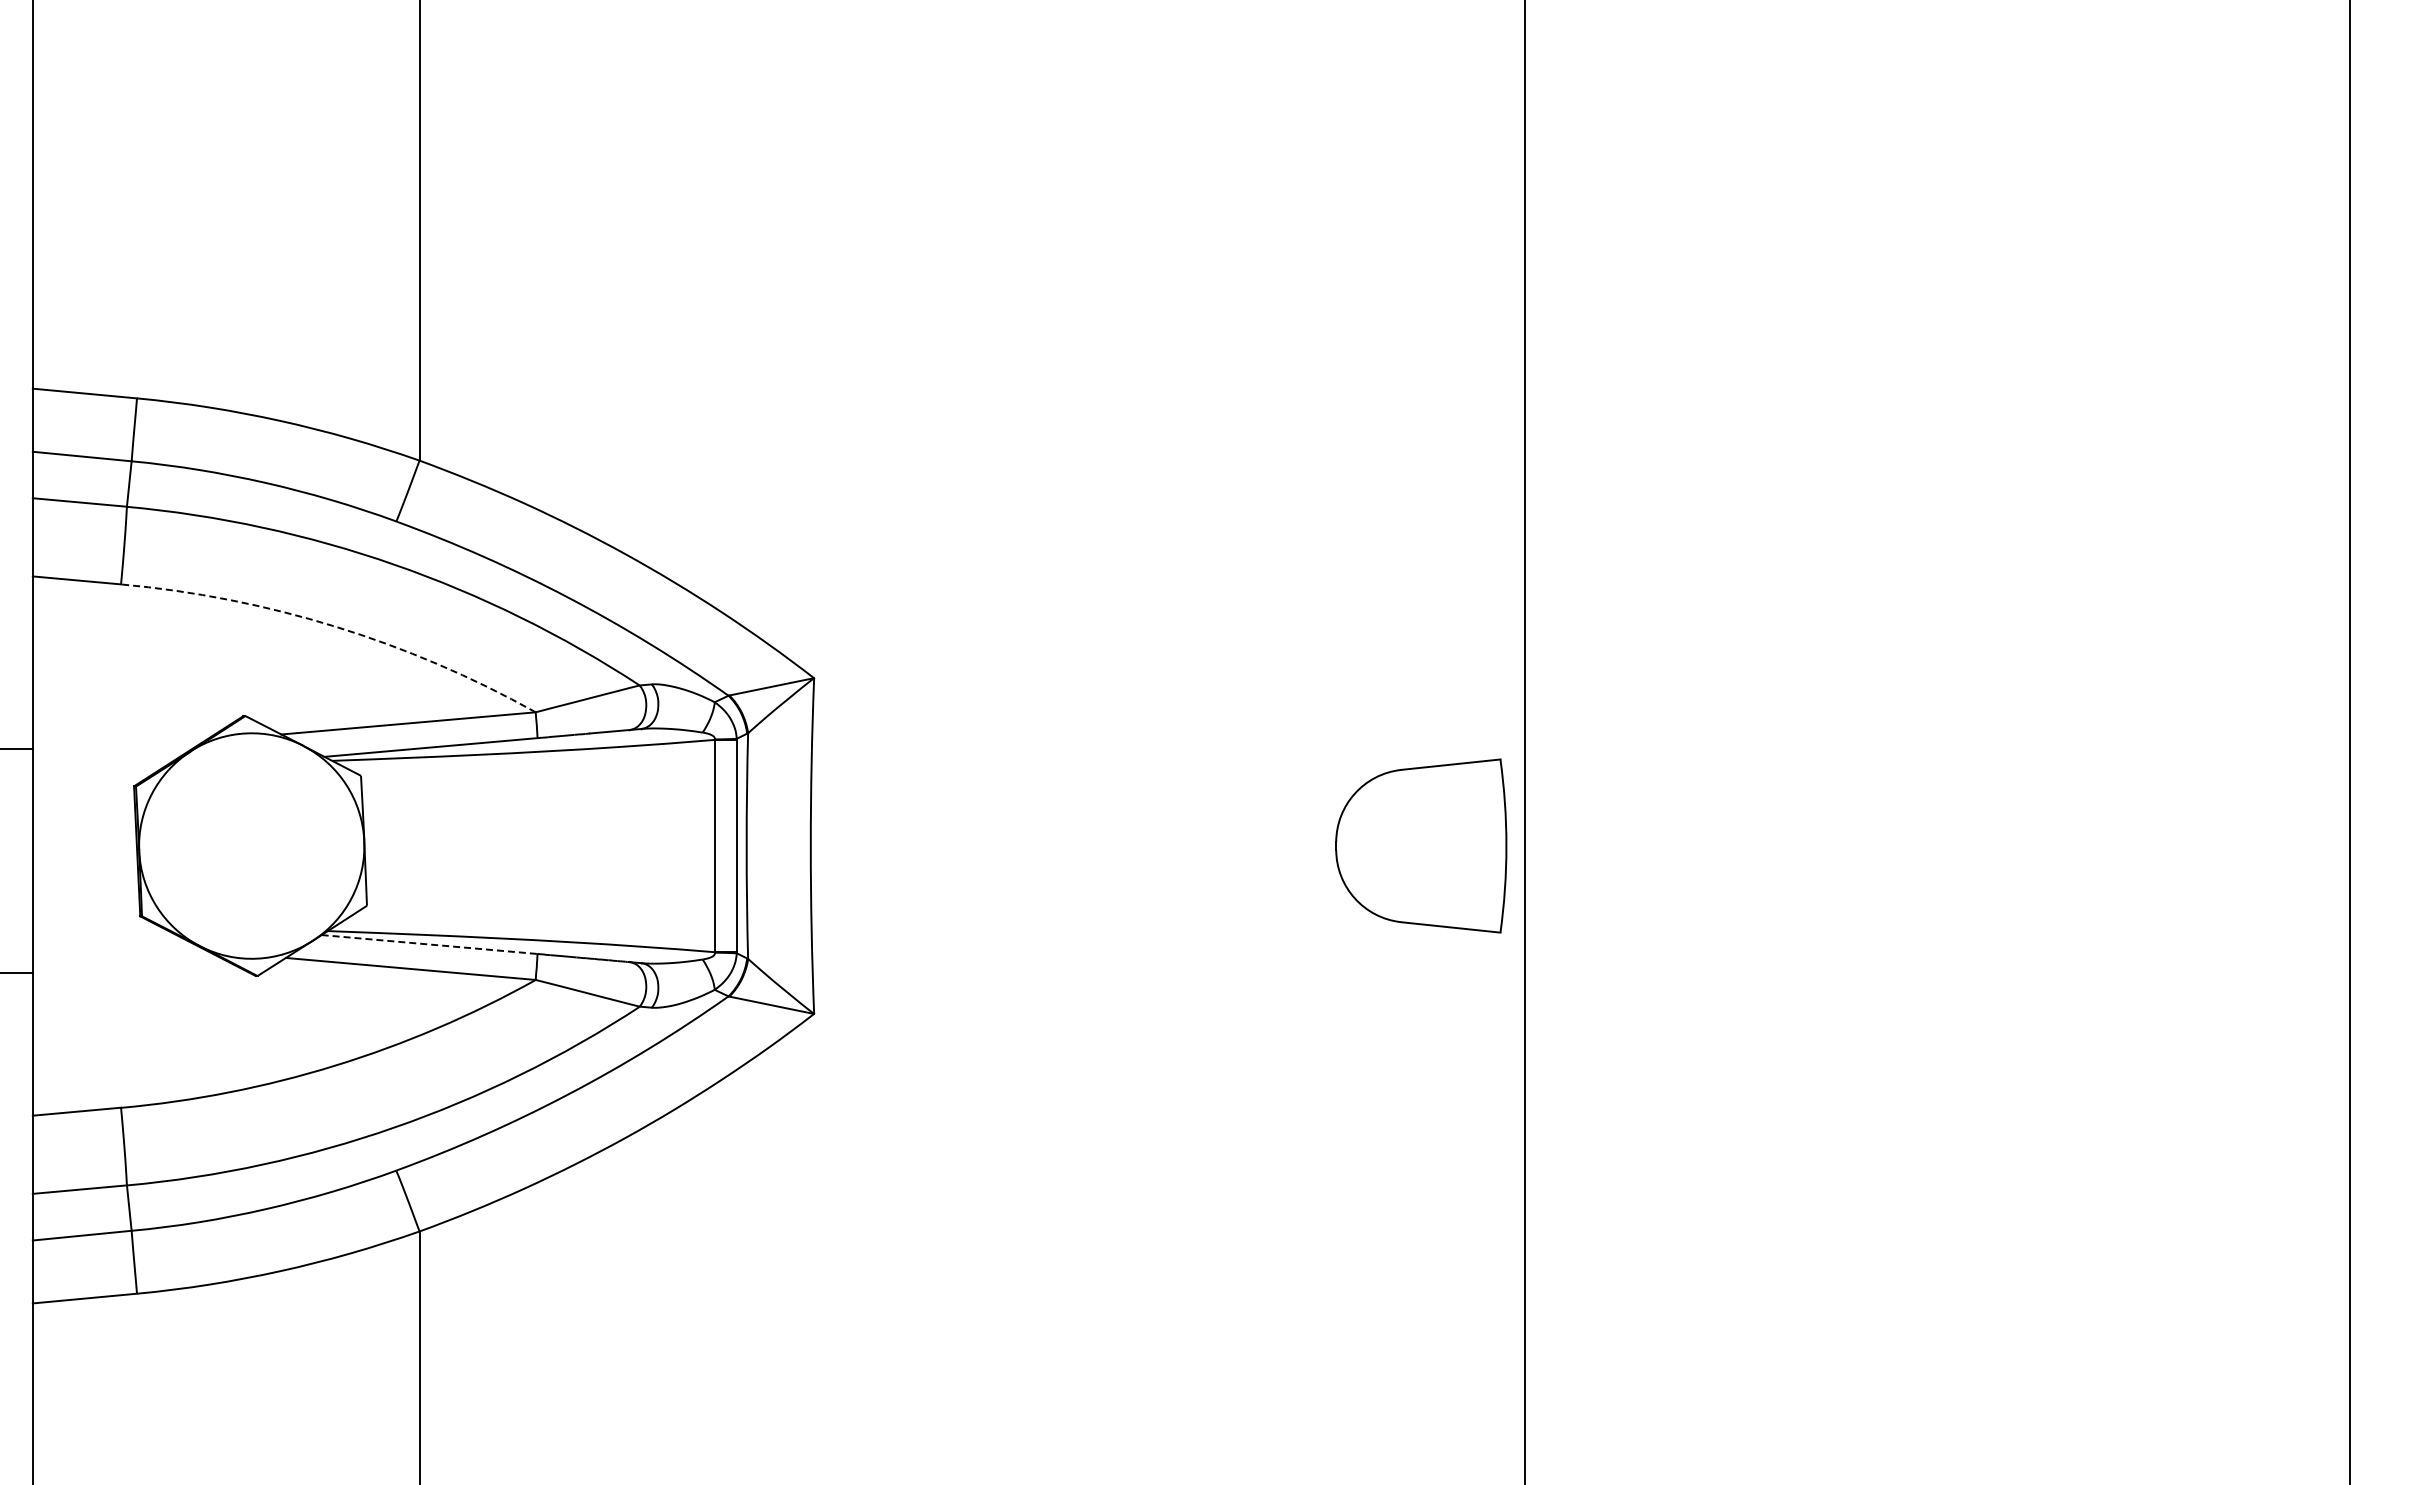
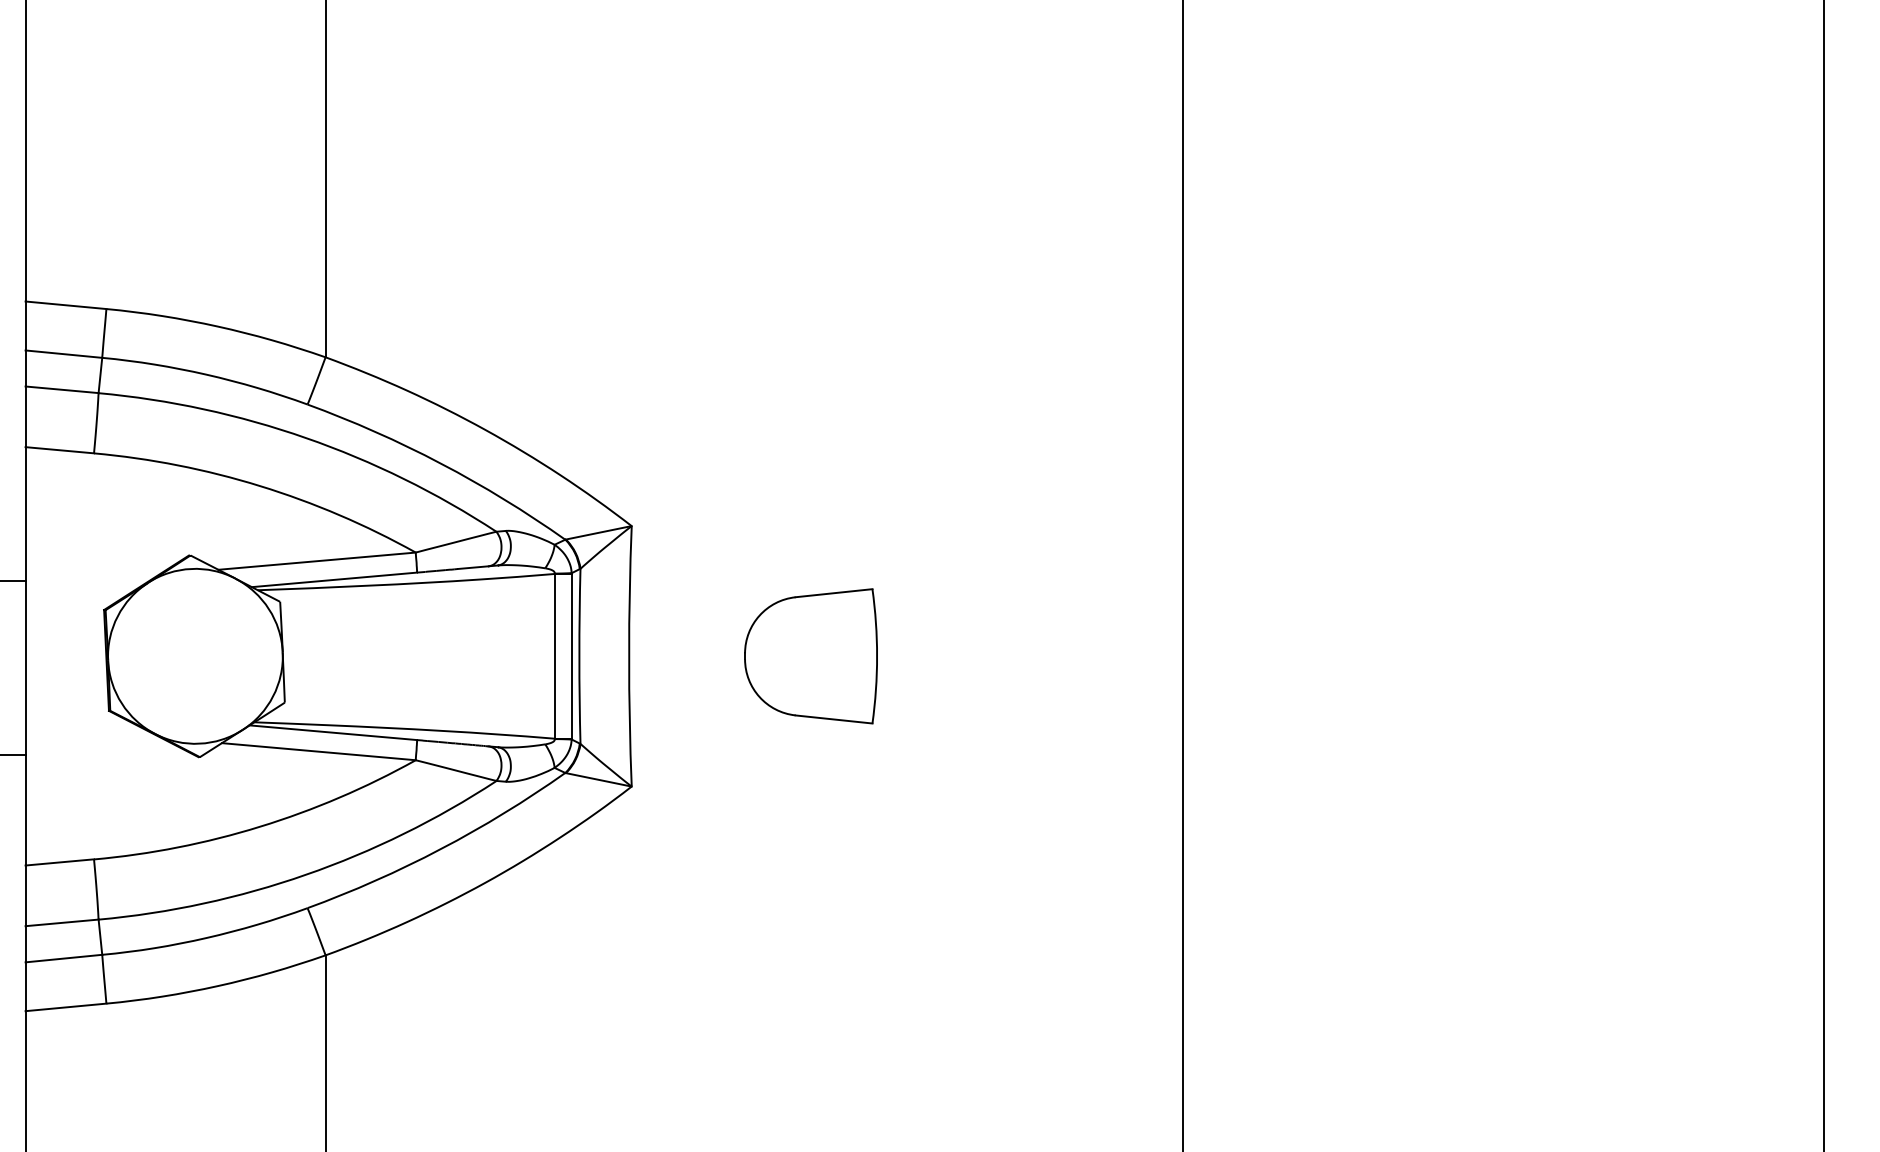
arc: (335, 626) -> (260, 486), dashed -> solid
part: (1421, 845) -> (811, 655), moved
line: (429, 944) -> (333, 732), dashed -> solid

